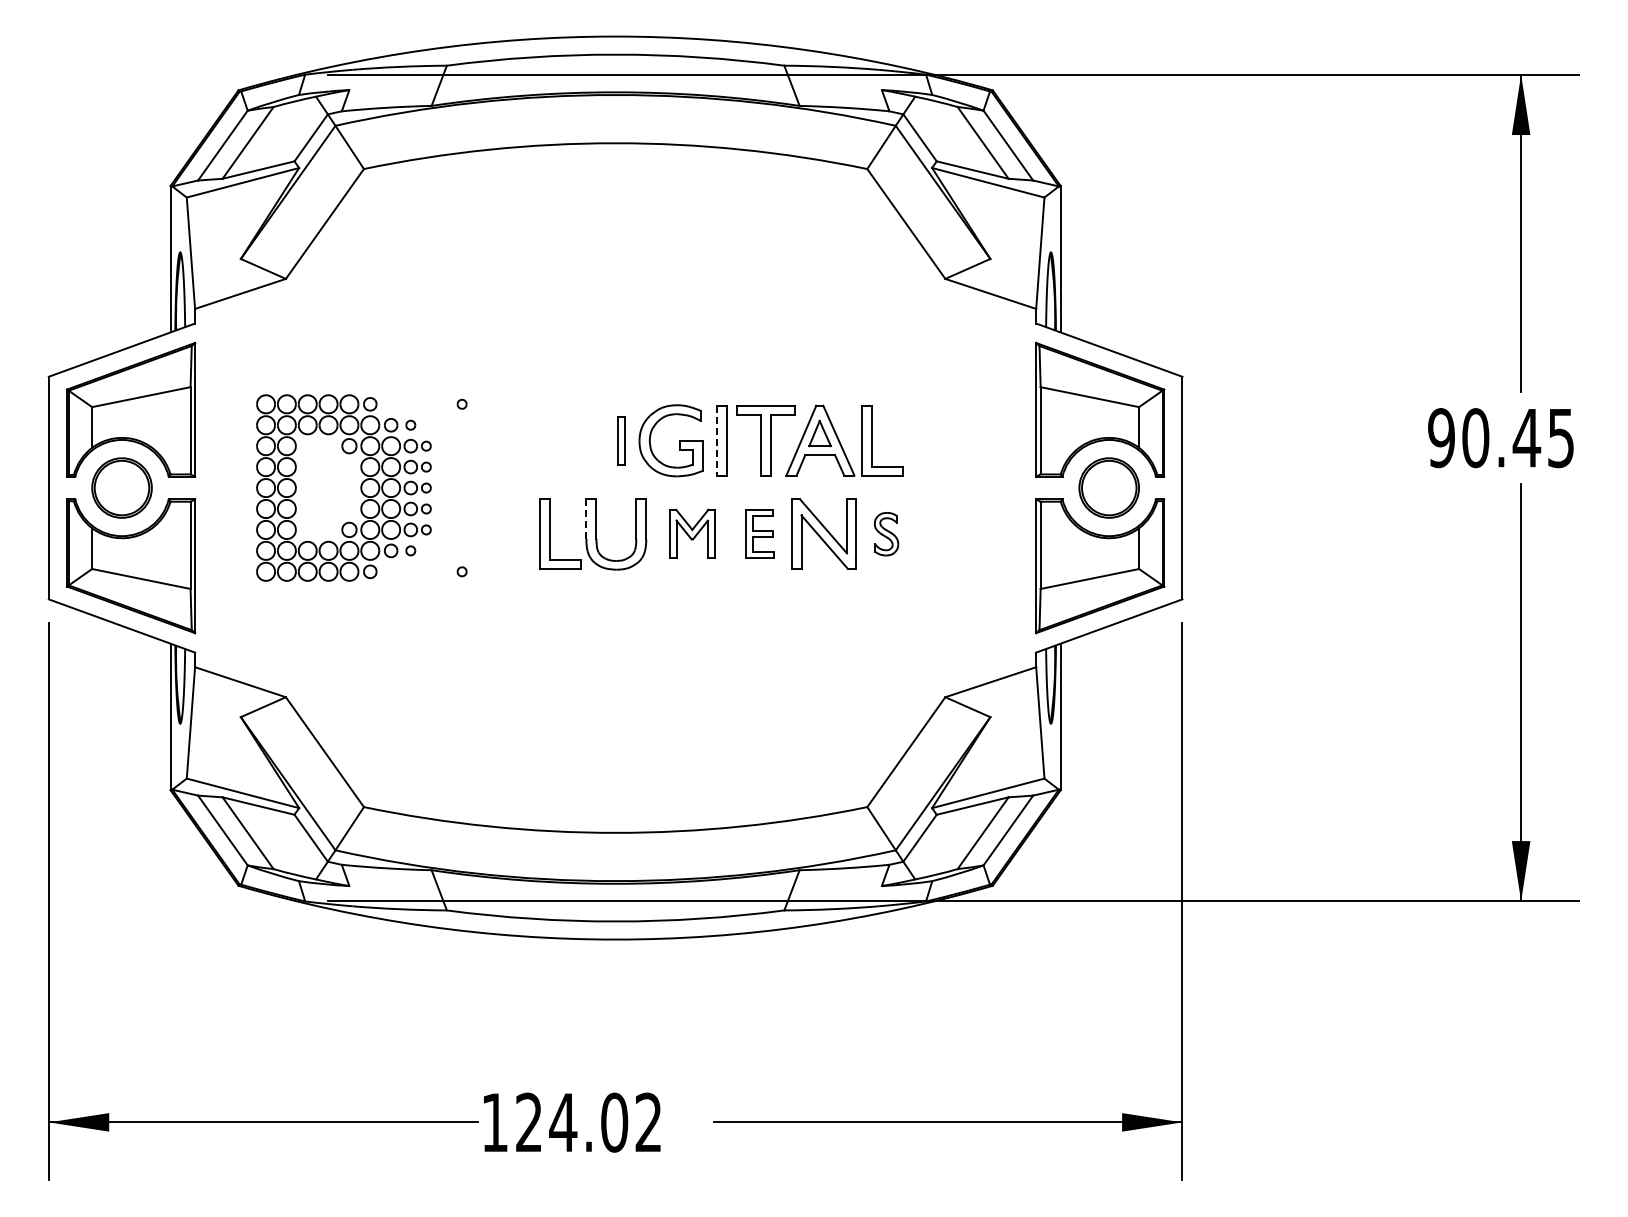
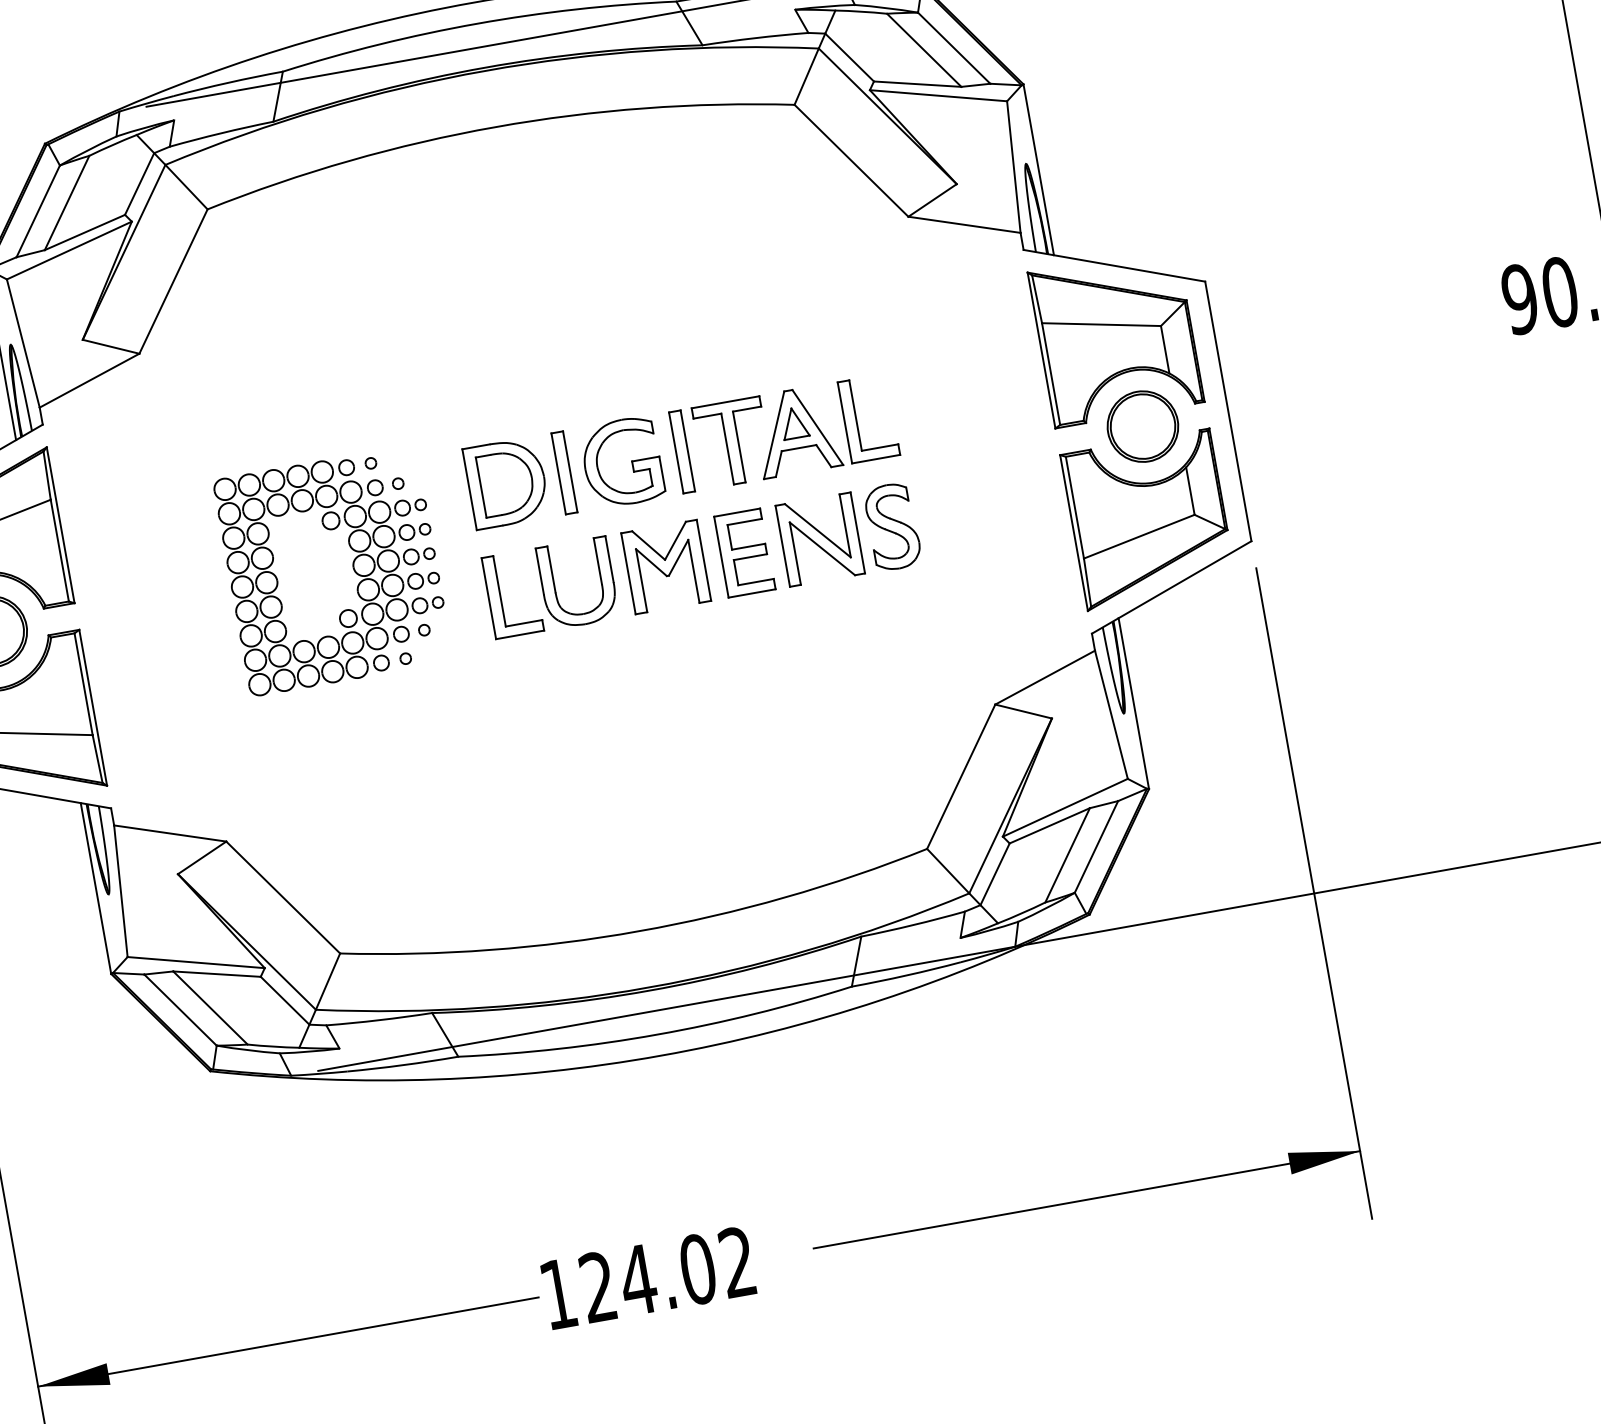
part: (571, 440) -> (506, 482), added
part: (621, 440) -> (564, 472), size x1.43
line: (717, 440) -> (676, 452), dashed -> solid
part: (360, 487) -> (352, 566), moved
line: (586, 519) -> (539, 571), dashed -> solid
part: (692, 533) -> (666, 566), size x1.43
part: (759, 533) -> (744, 552), size x1.43
part: (886, 533) -> (892, 525), size x1.67

